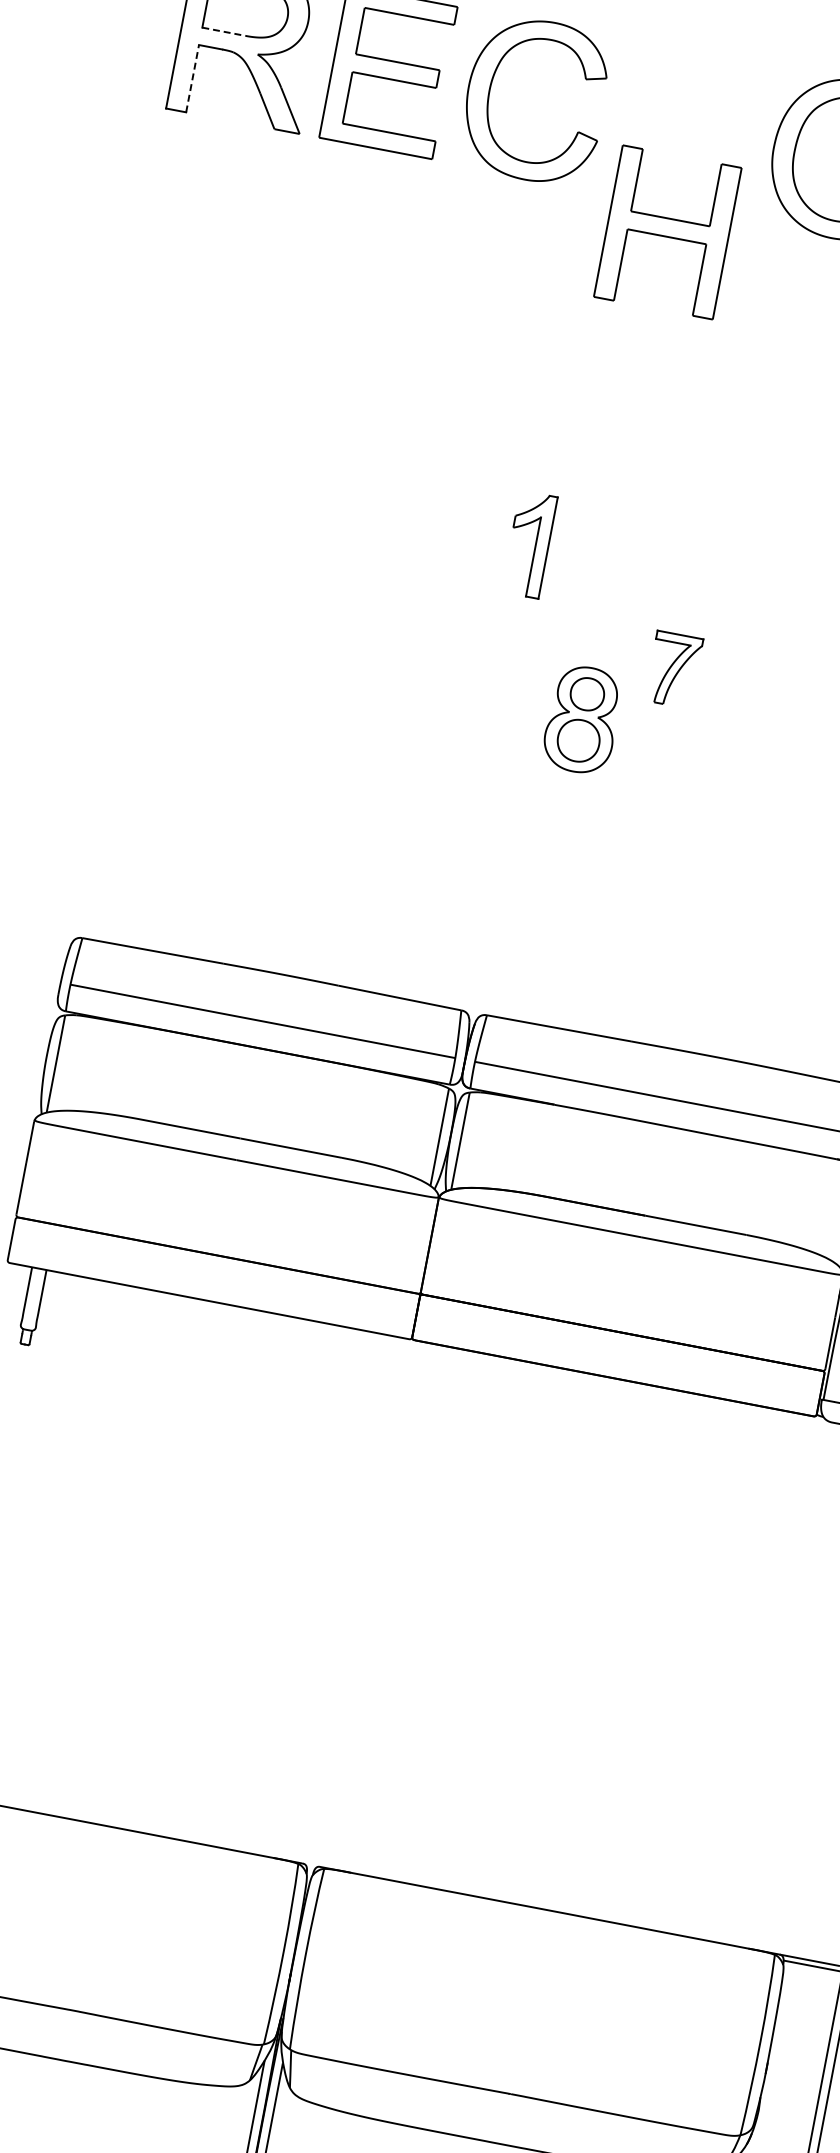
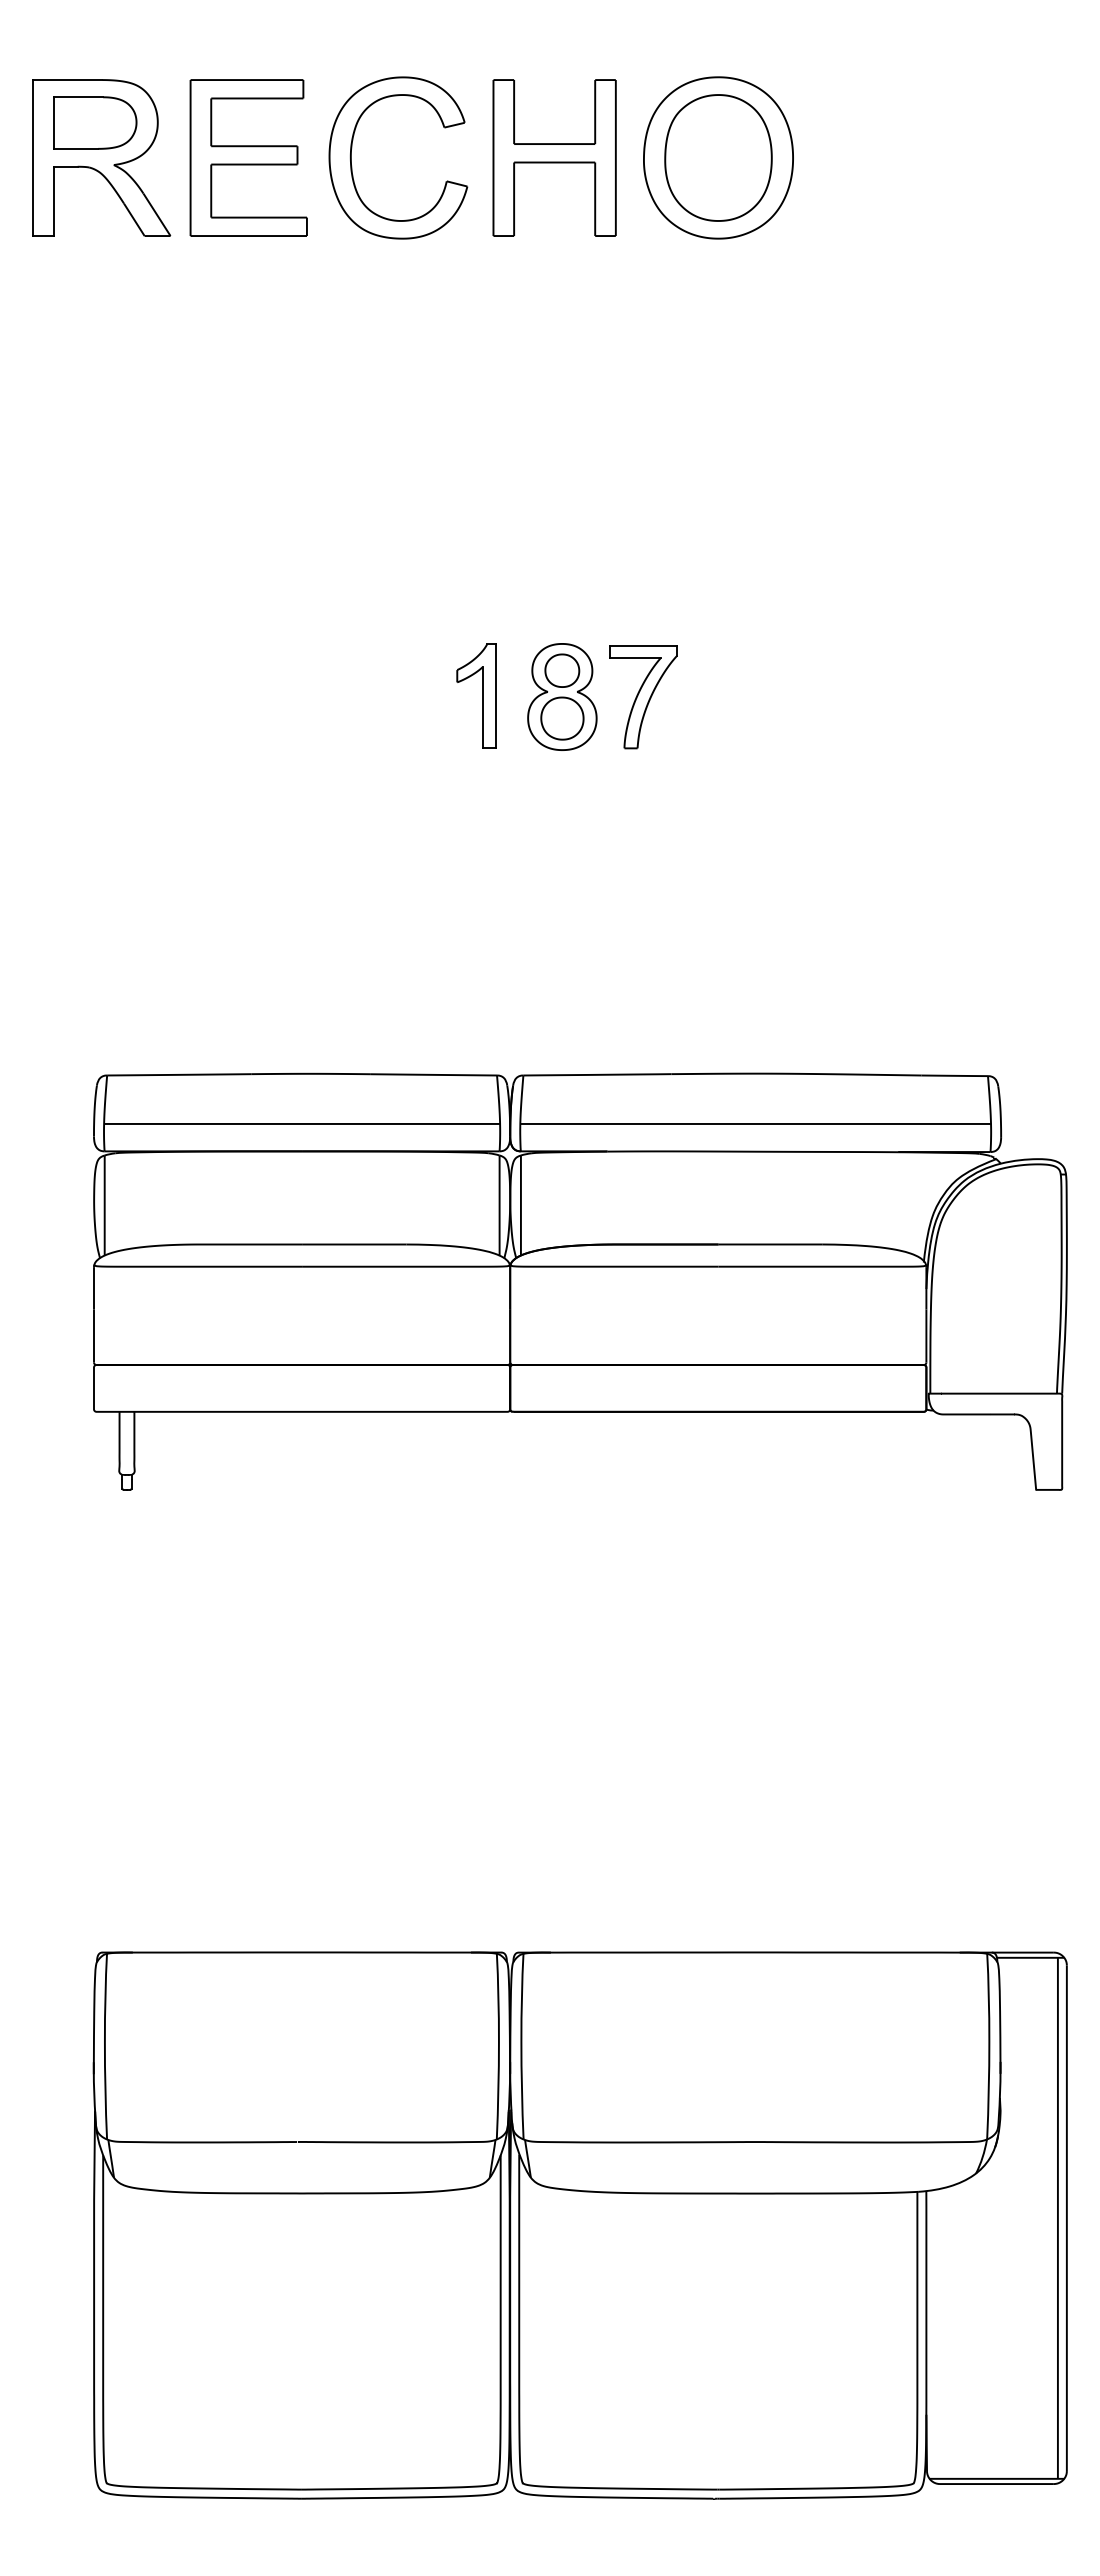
line: (224, 31) -> (76, 148), dashed -> solid
line: (192, 78) -> (53, 201), dashed -> solid
part: (667, 231) -> (554, 157), moved
part: (529, 543) -> (476, 695), moved
part: (673, 670) -> (643, 697), size x1.43
part: (582, 719) -> (562, 696), moved

